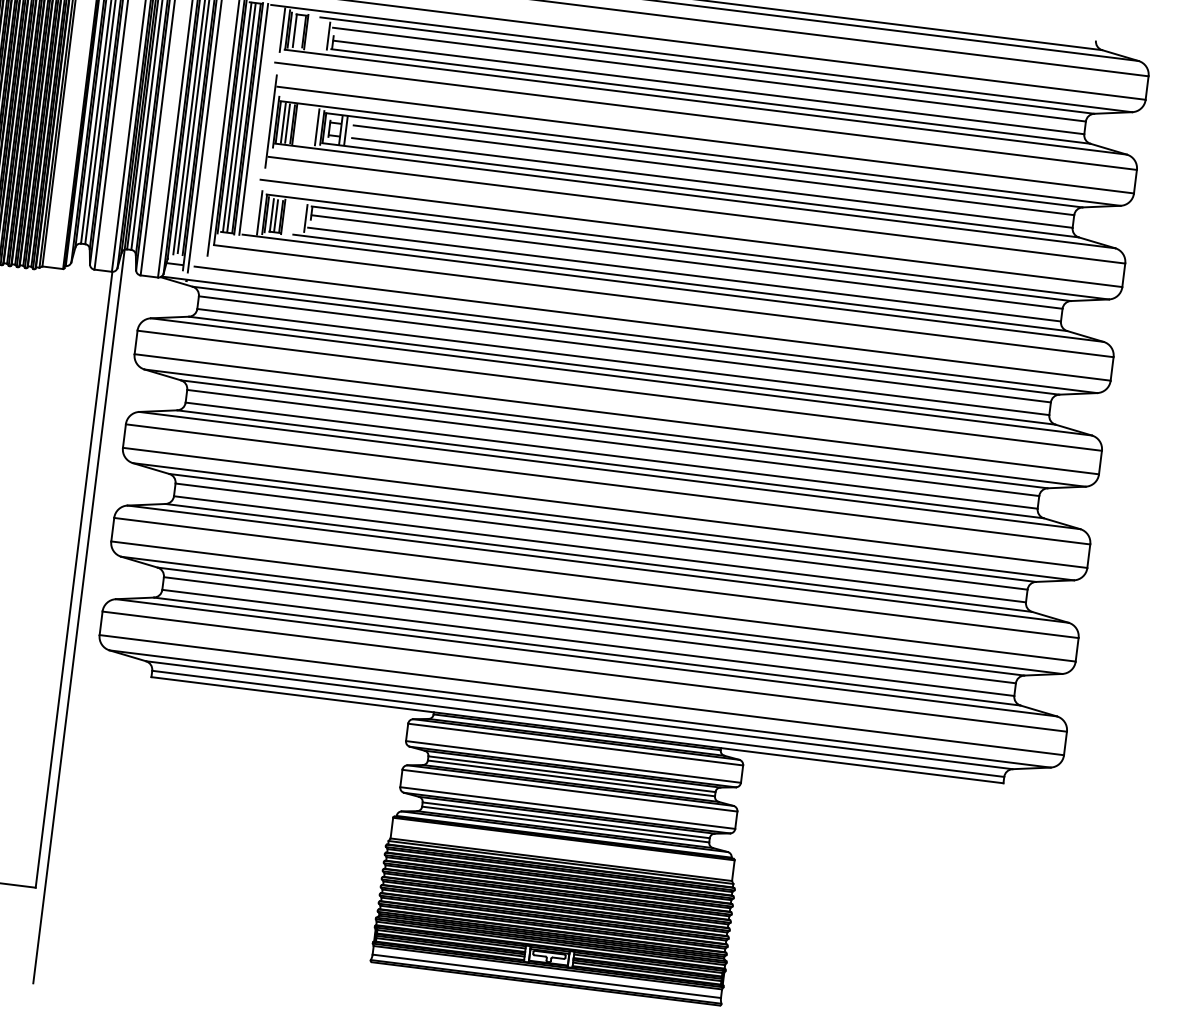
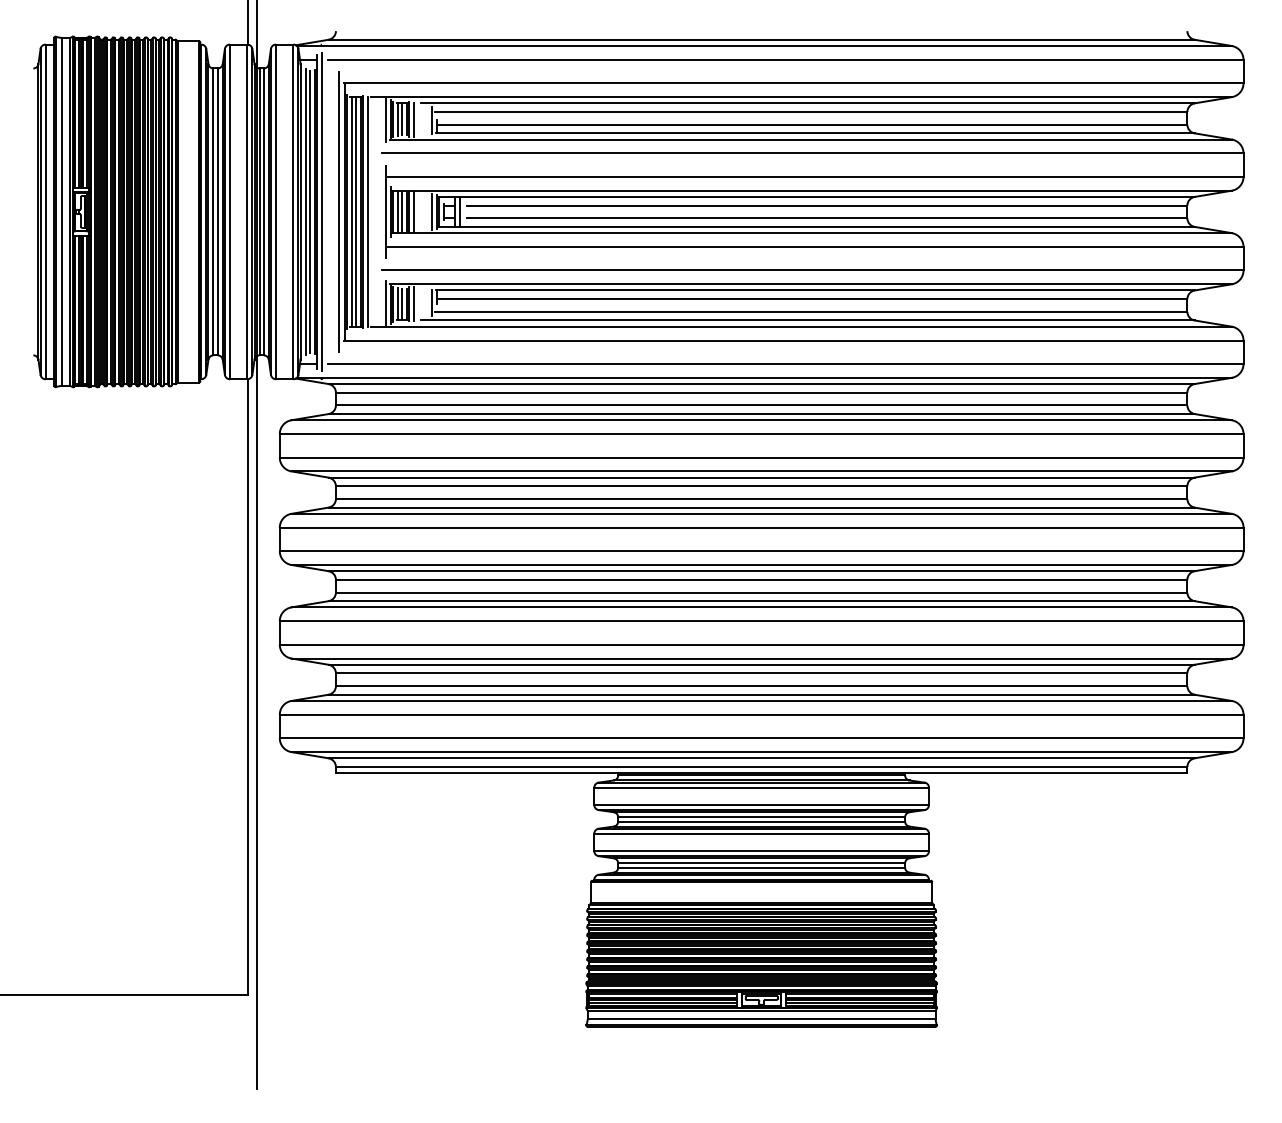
line: (299, 31) -> (402, 119), added
line: (311, 32) -> (414, 119), added
line: (300, 124) -> (414, 211), added
line: (288, 217) -> (414, 304), added

